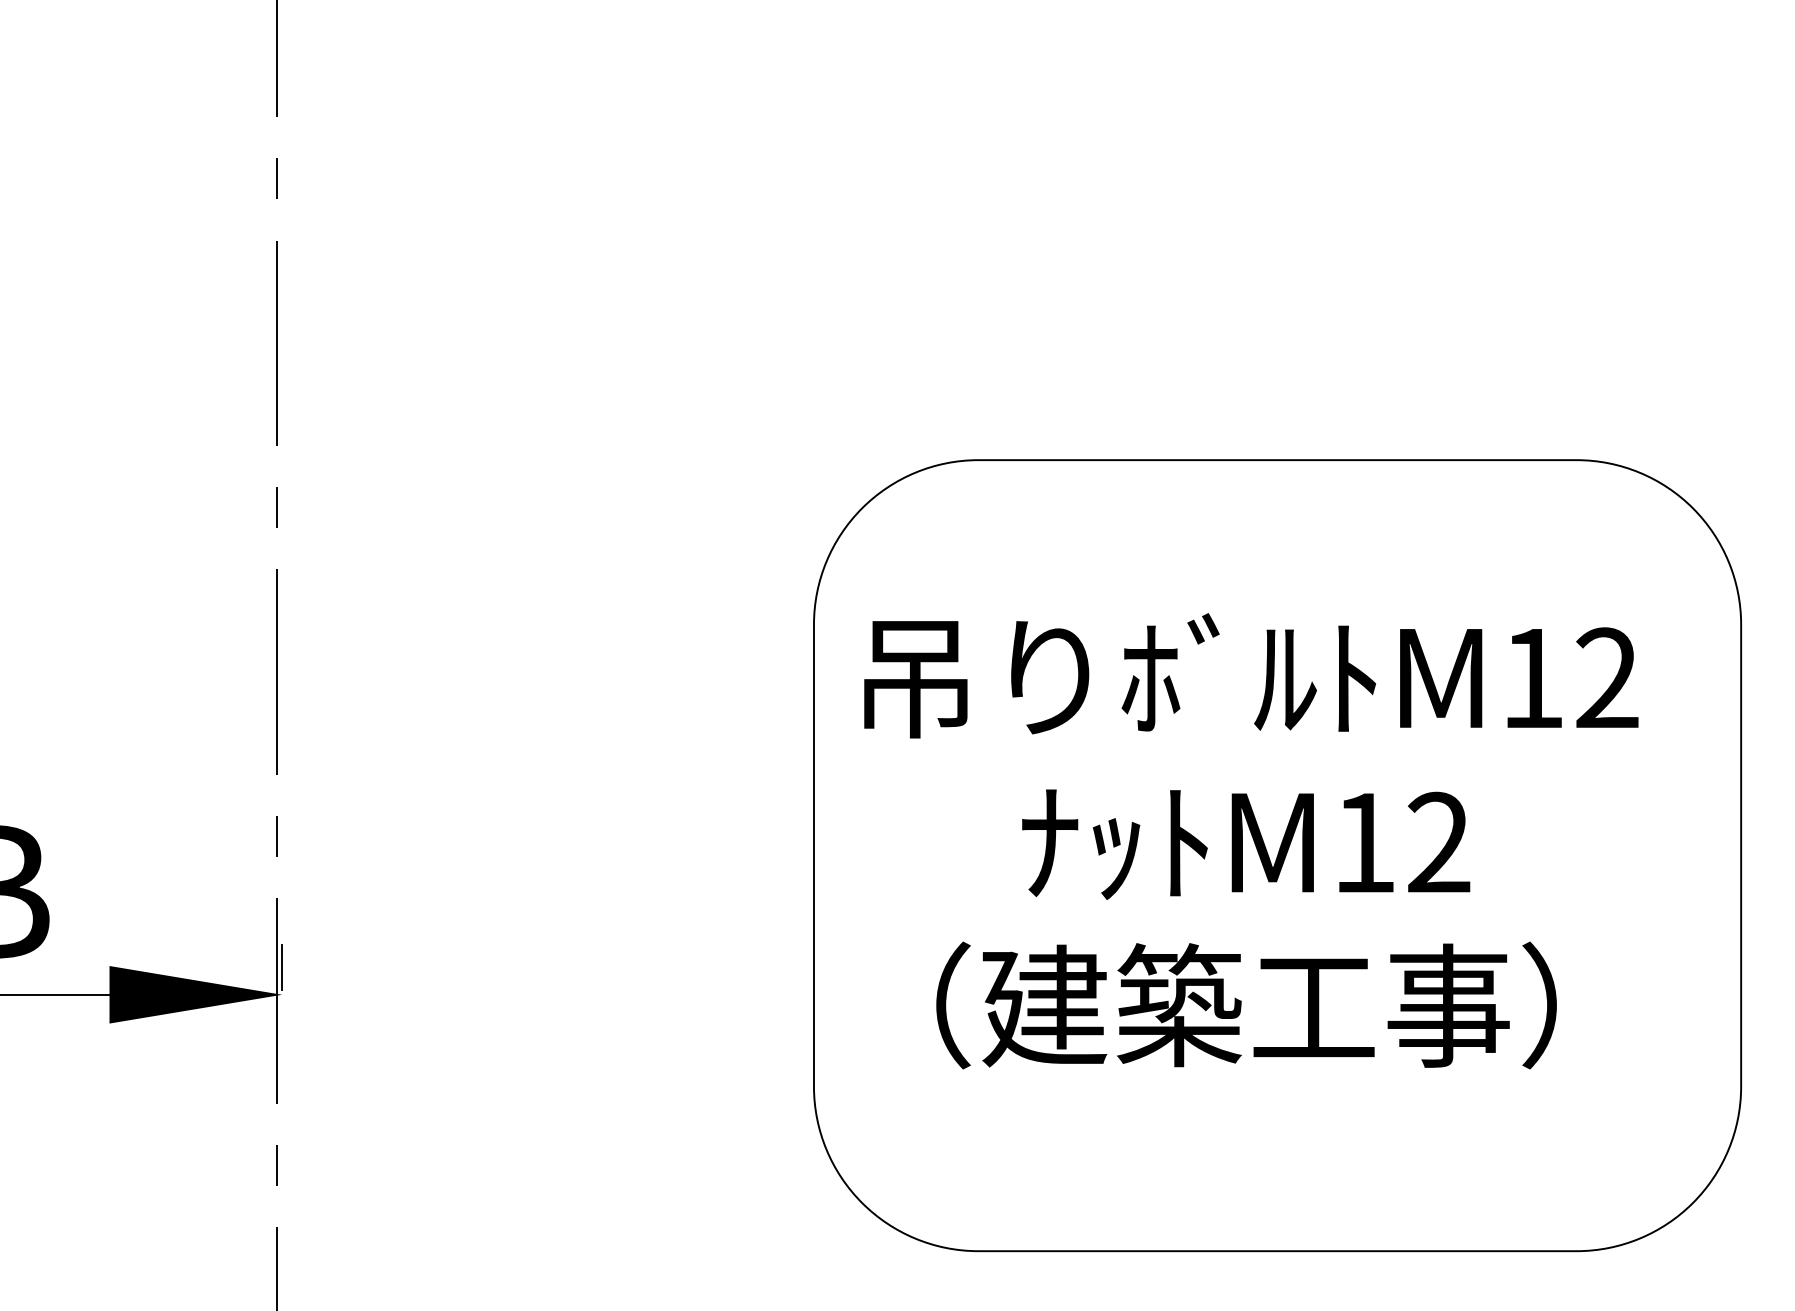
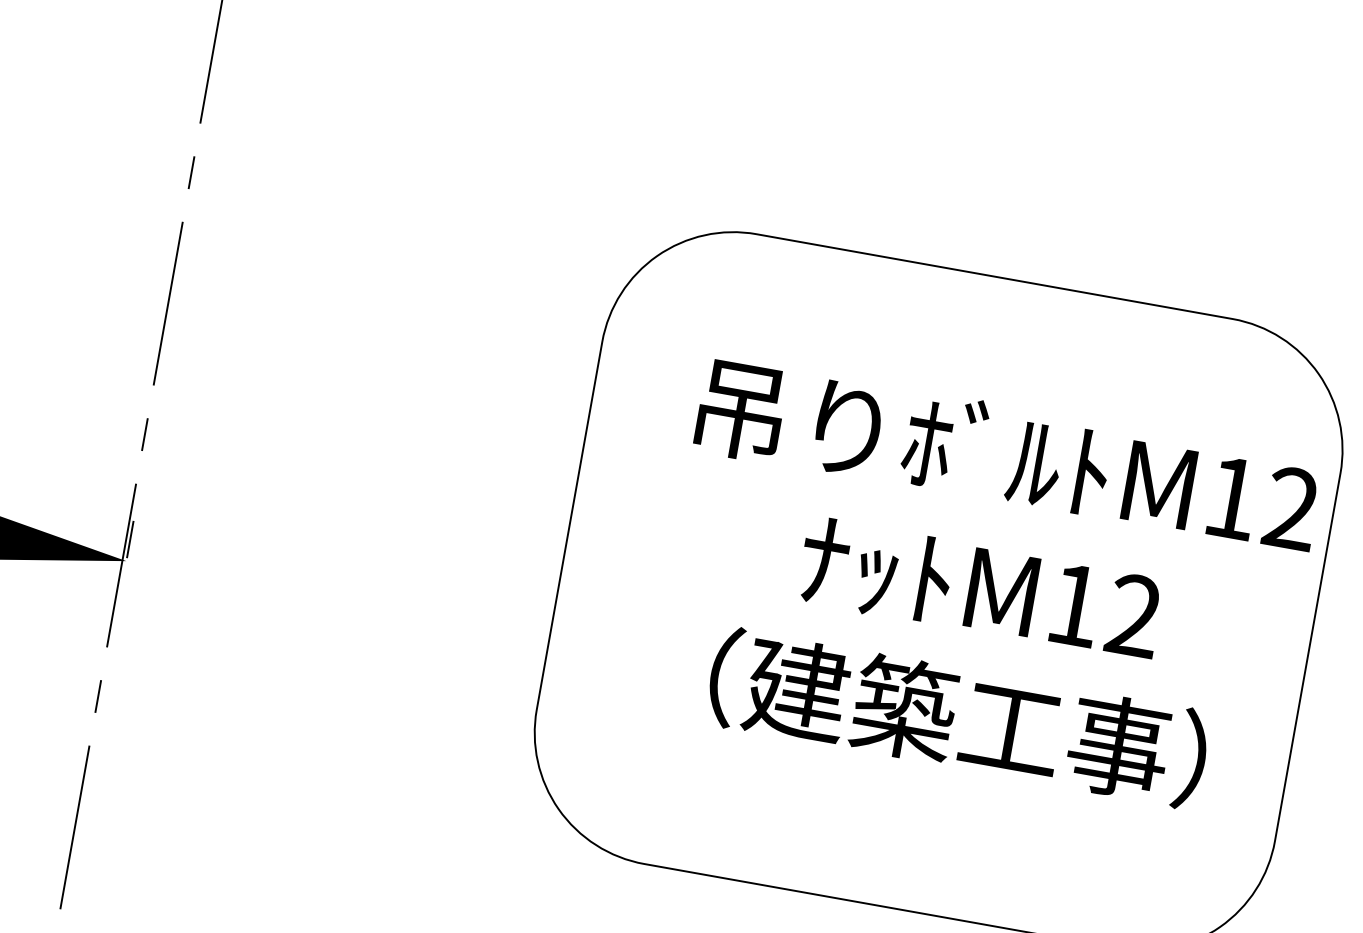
text: (1251, 841) -> (985, 588), moved

